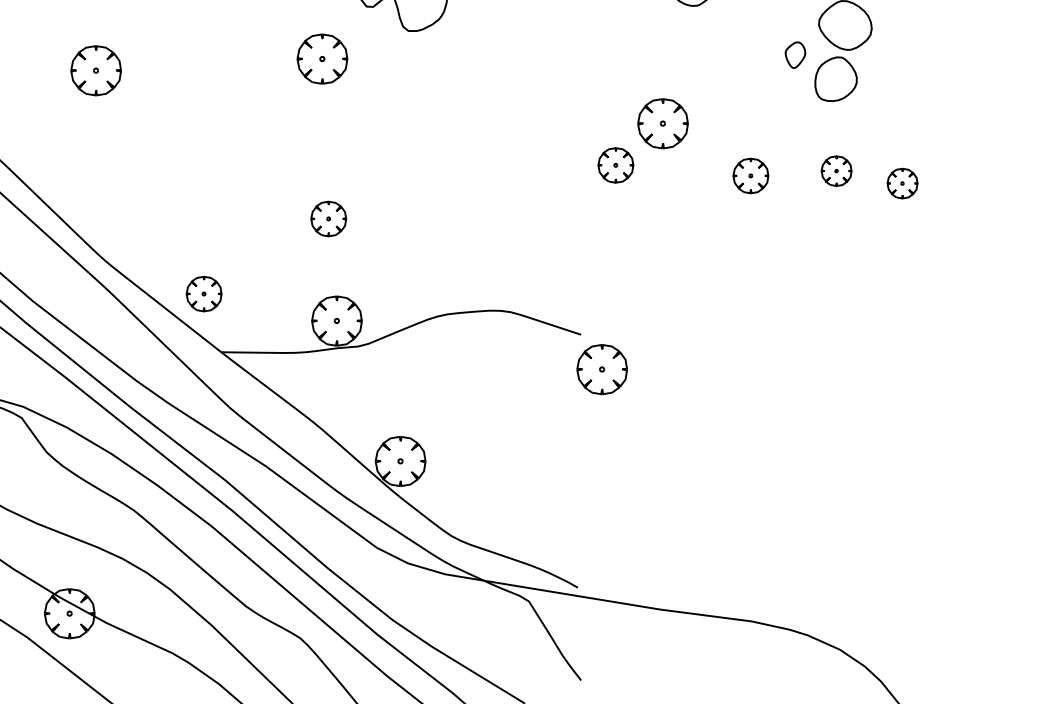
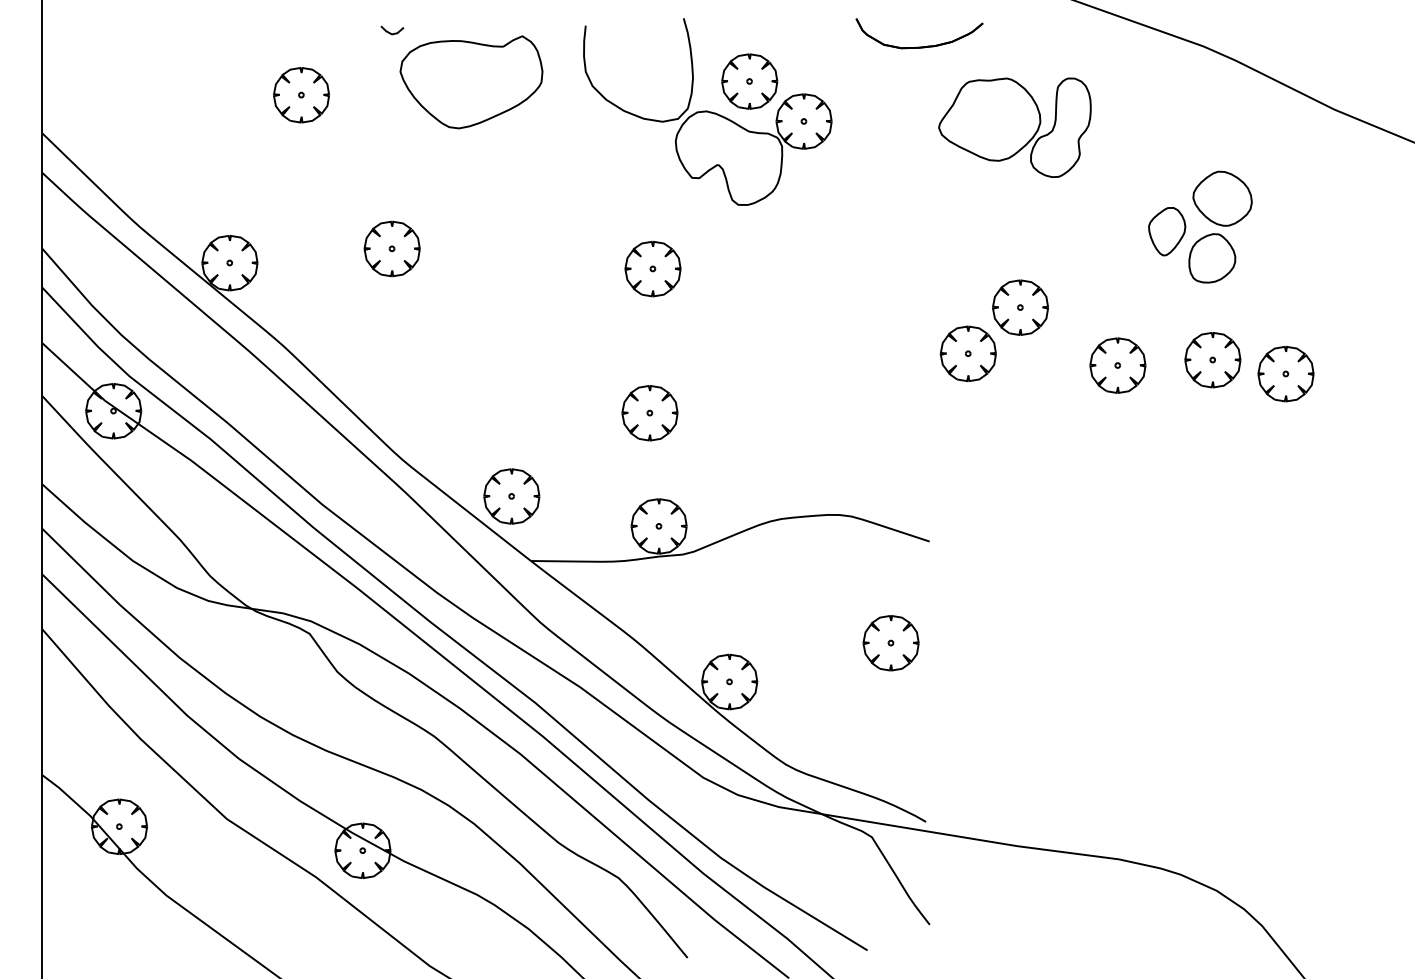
part: (795, 54) -> (1167, 231), size x1.67
part: (321, 58) -> (652, 268), moved
part: (615, 165) -> (967, 353), size x1.43
part: (836, 171) -> (1212, 360), size x1.67
part: (750, 175) -> (1117, 365), size x1.43
part: (902, 183) -> (1285, 373), size x1.67
part: (328, 219) -> (649, 413), size x1.43
part: (203, 294) -> (511, 496), size x1.43
part: (601, 369) -> (890, 643), moved

